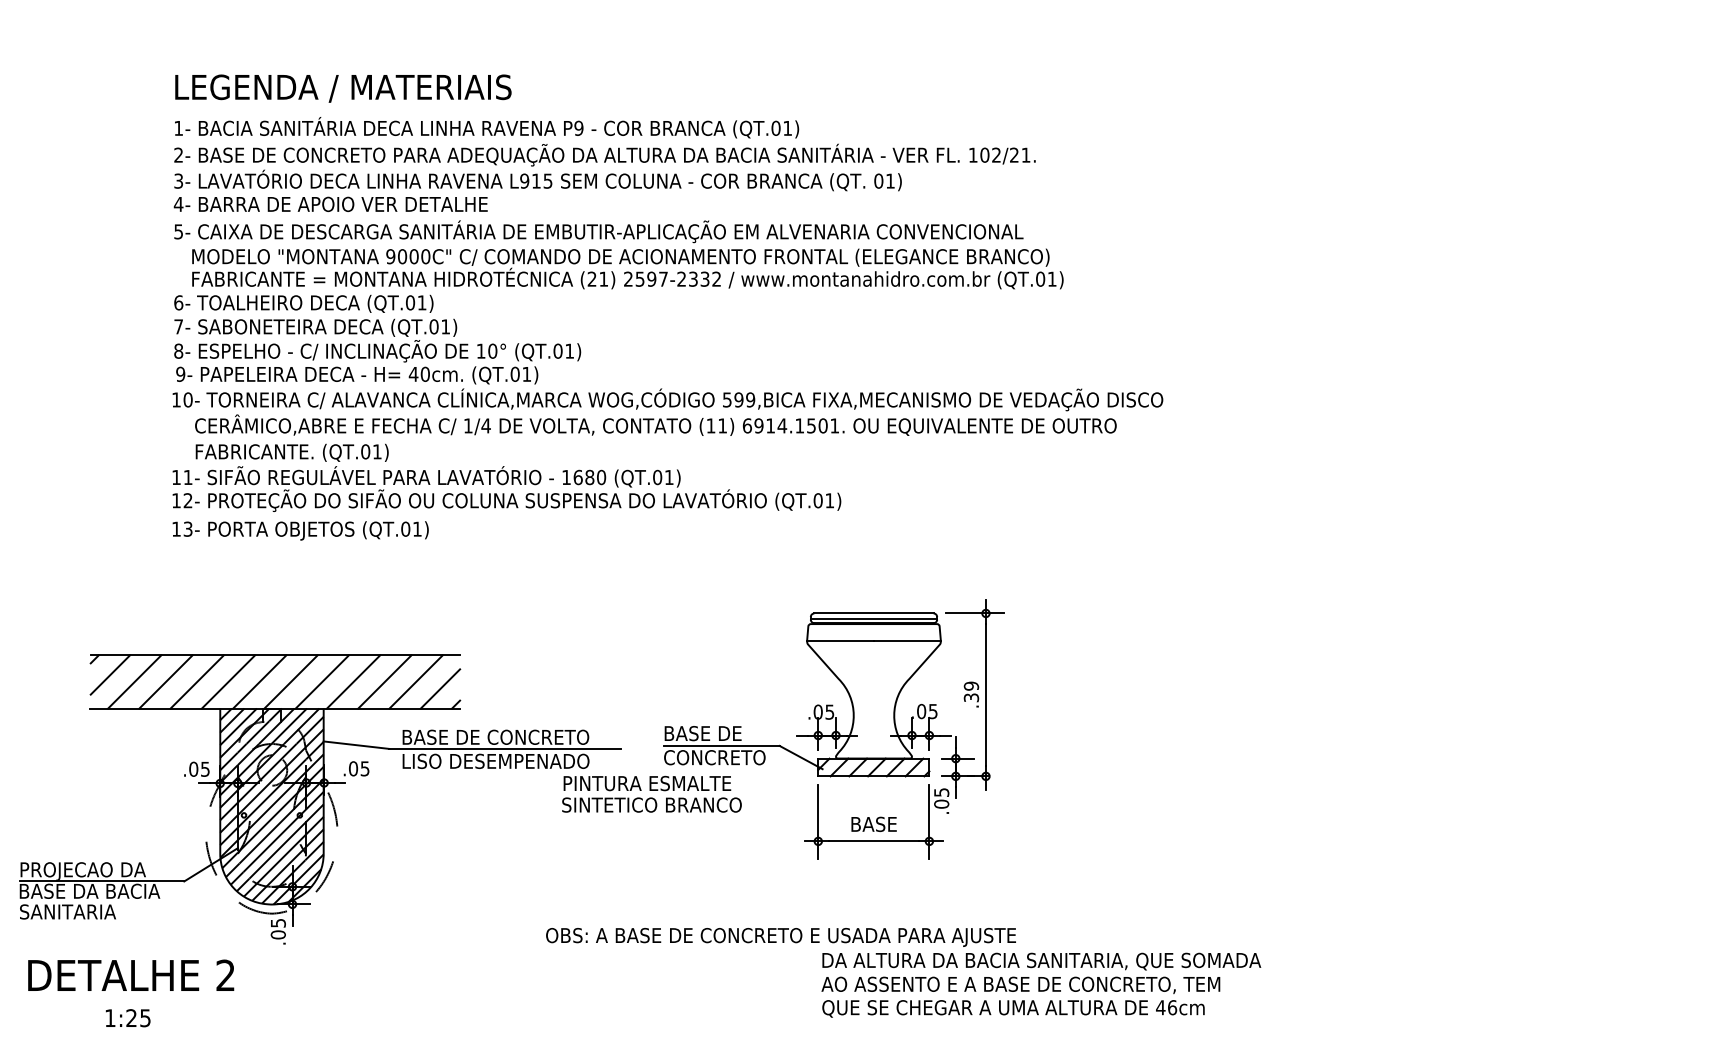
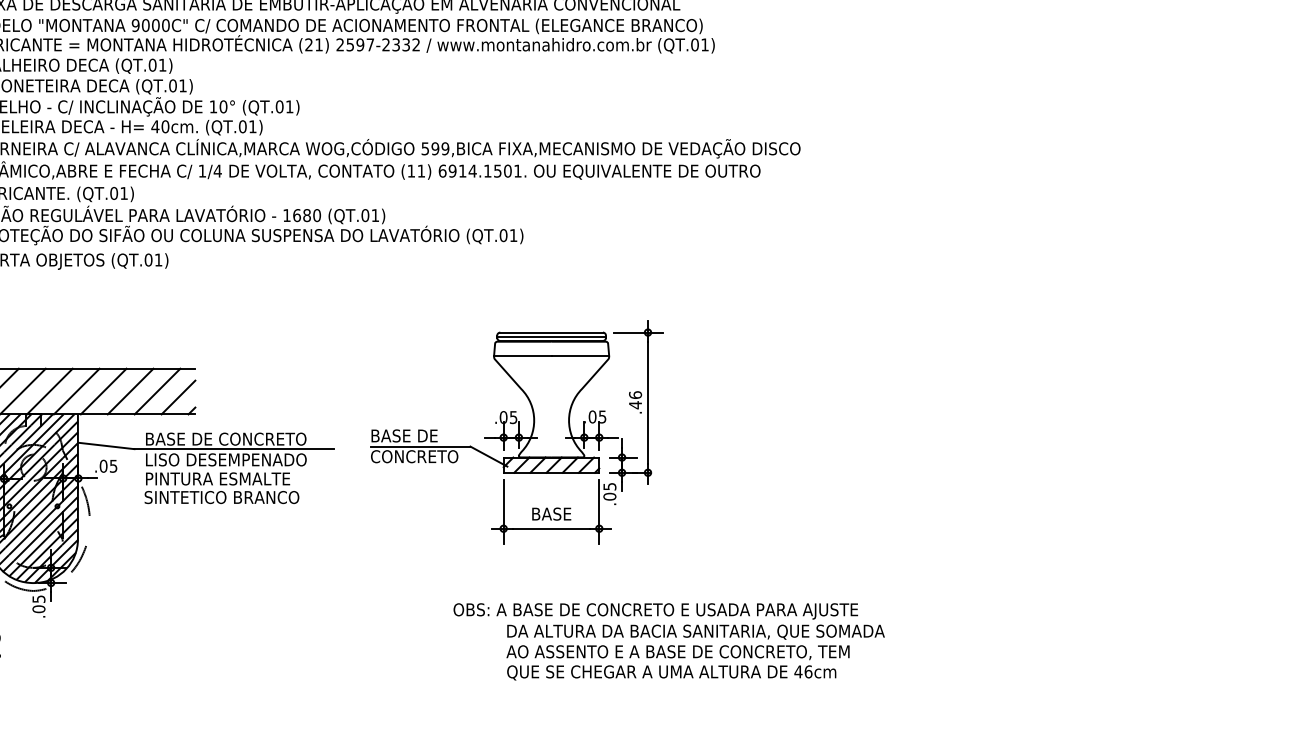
text: (971, 691) -> (635, 399), .39 -> .46
text: (651, 793) -> (221, 487), moved
text: (780, 937) -> (655, 611), moved

